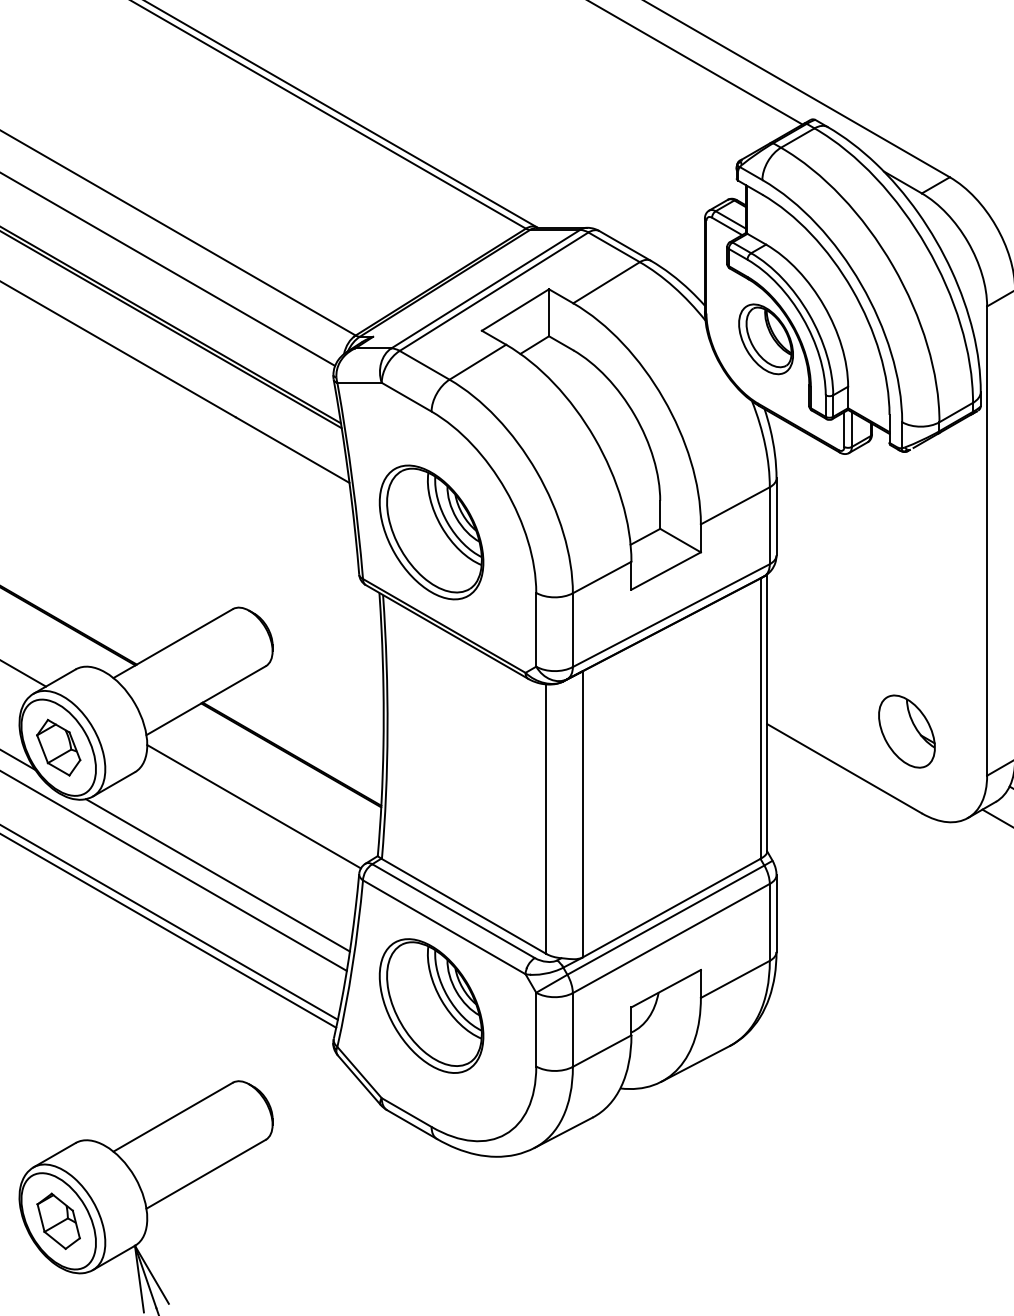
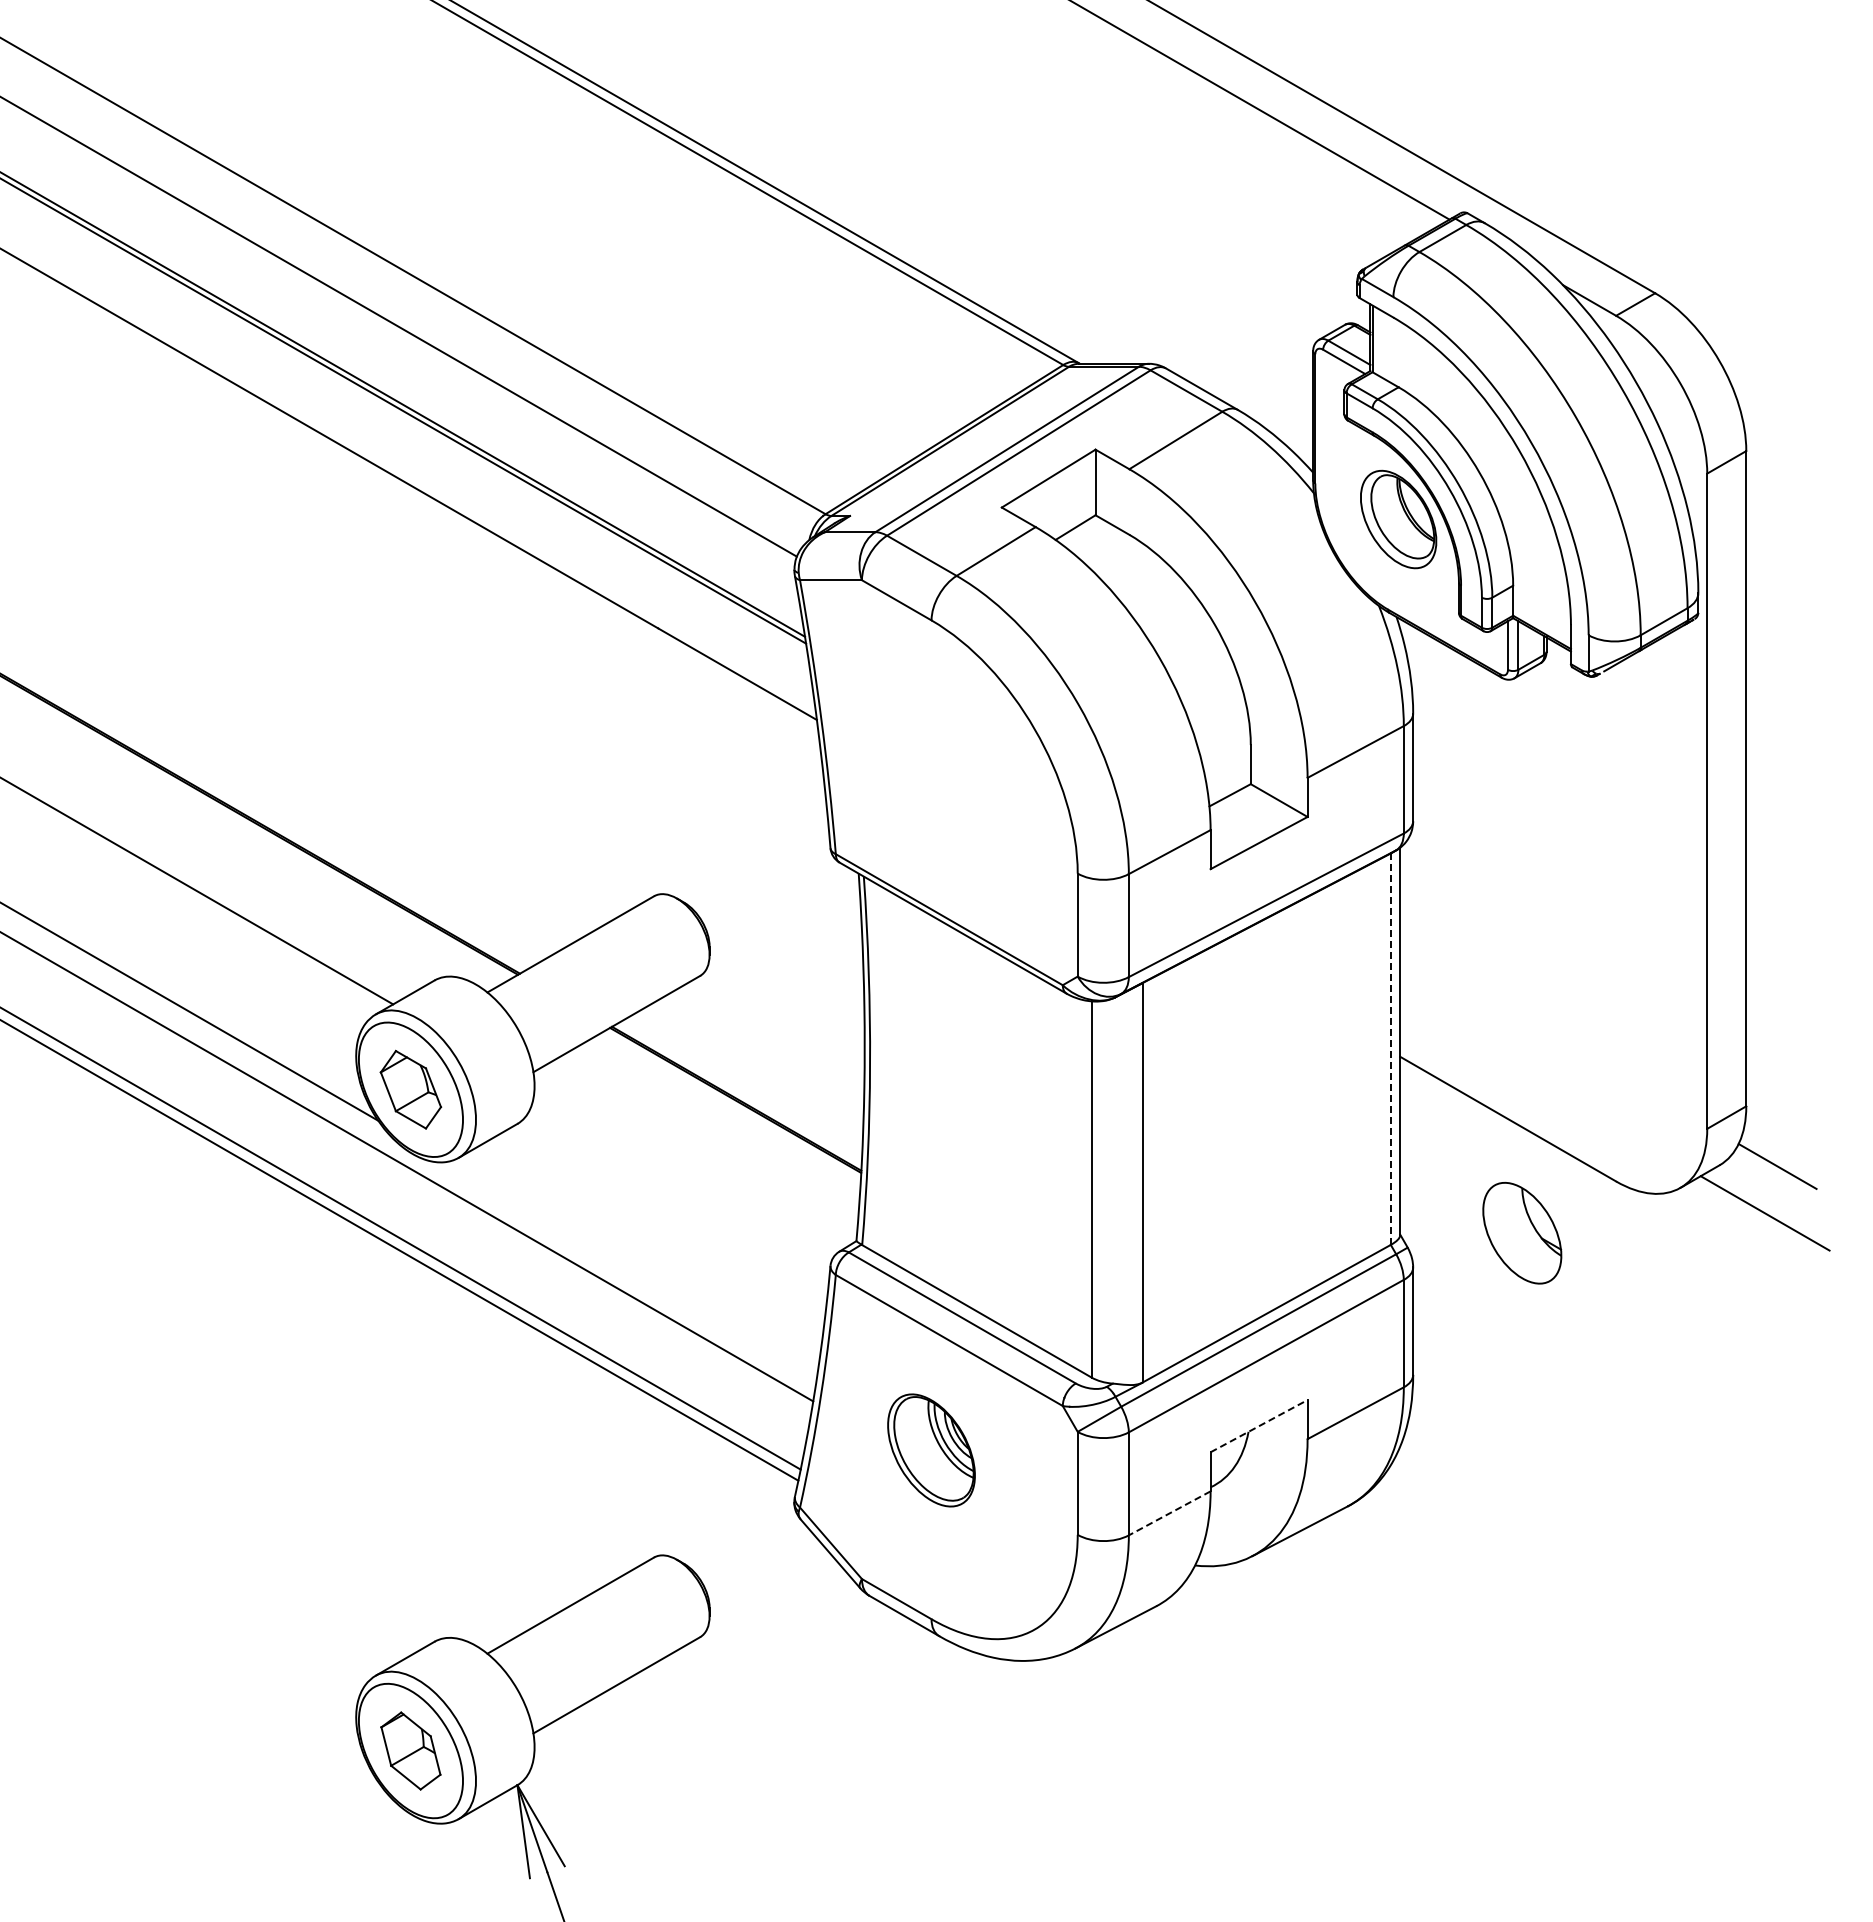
part: (431, 531) -> (931, 788), removed
line: (760, 718) -> (1390, 1049), solid -> dashed
part: (907, 731) -> (1522, 1232), moved
line: (253, 806) -> (683, 1172), removed
line: (217, 875) -> (632, 1267), removed
line: (666, 988) -> (1259, 1425), solid -> dashed
part: (431, 1006) -> (931, 1450), size x0.6
line: (602, 1051) -> (1169, 1513), solid -> dashed

